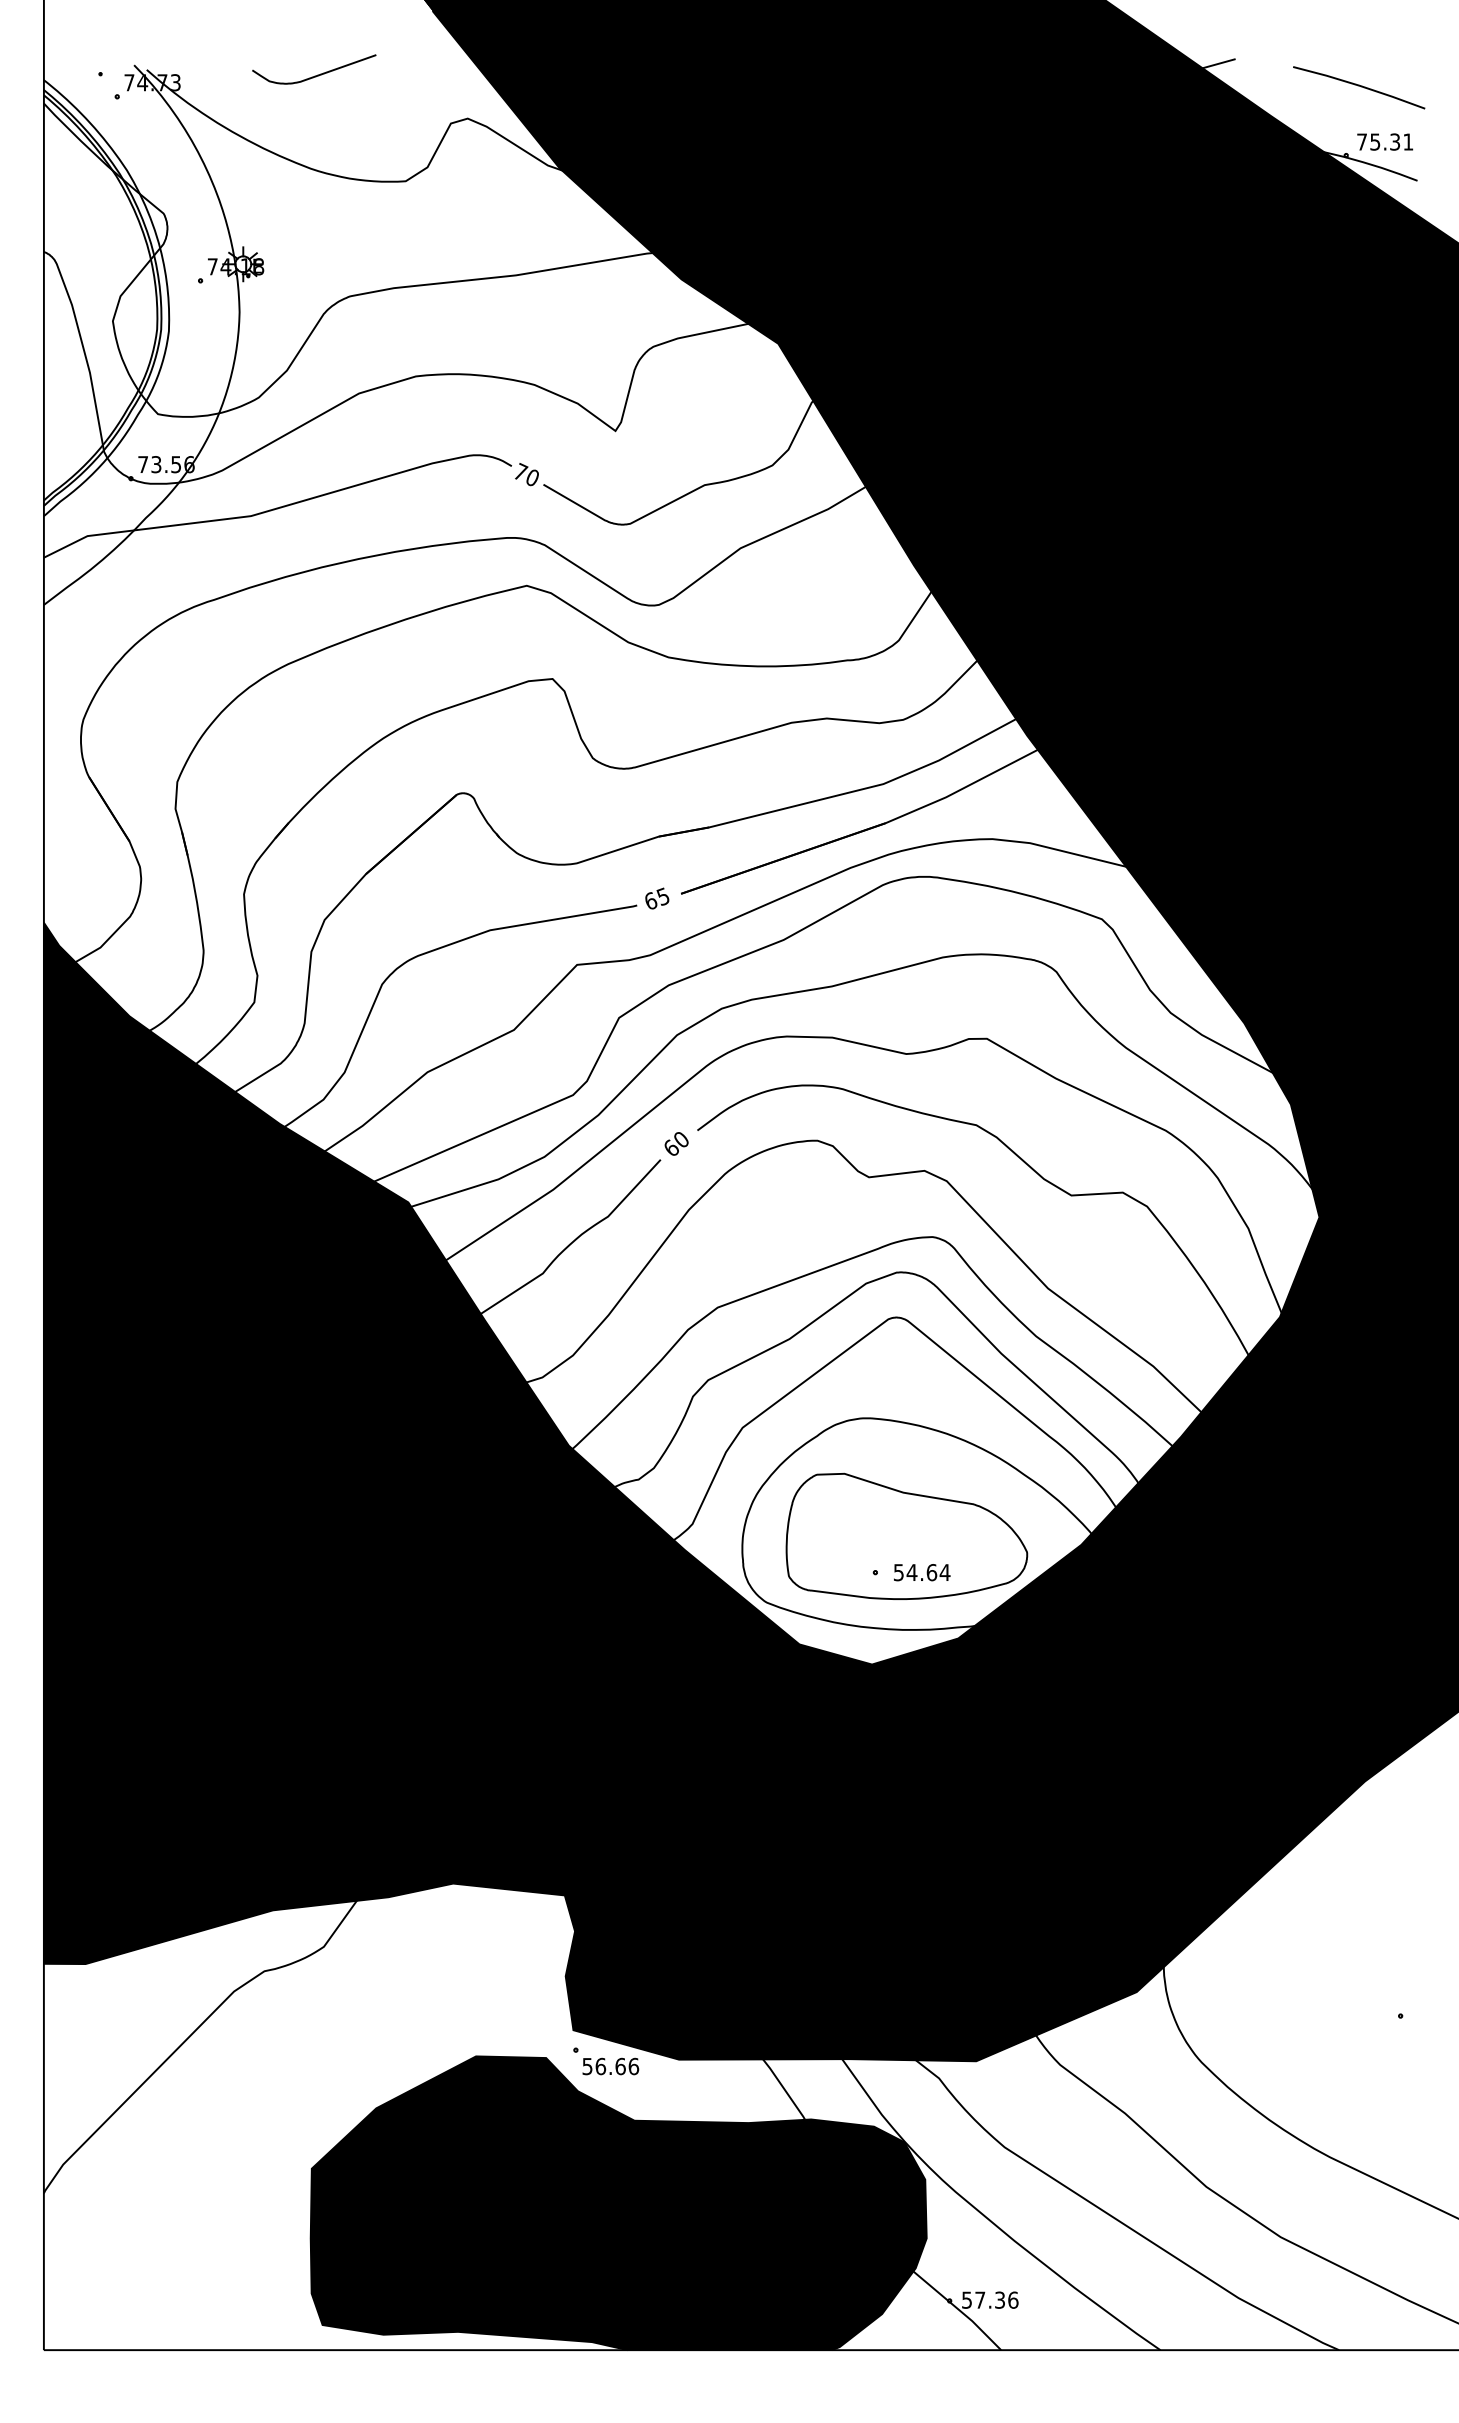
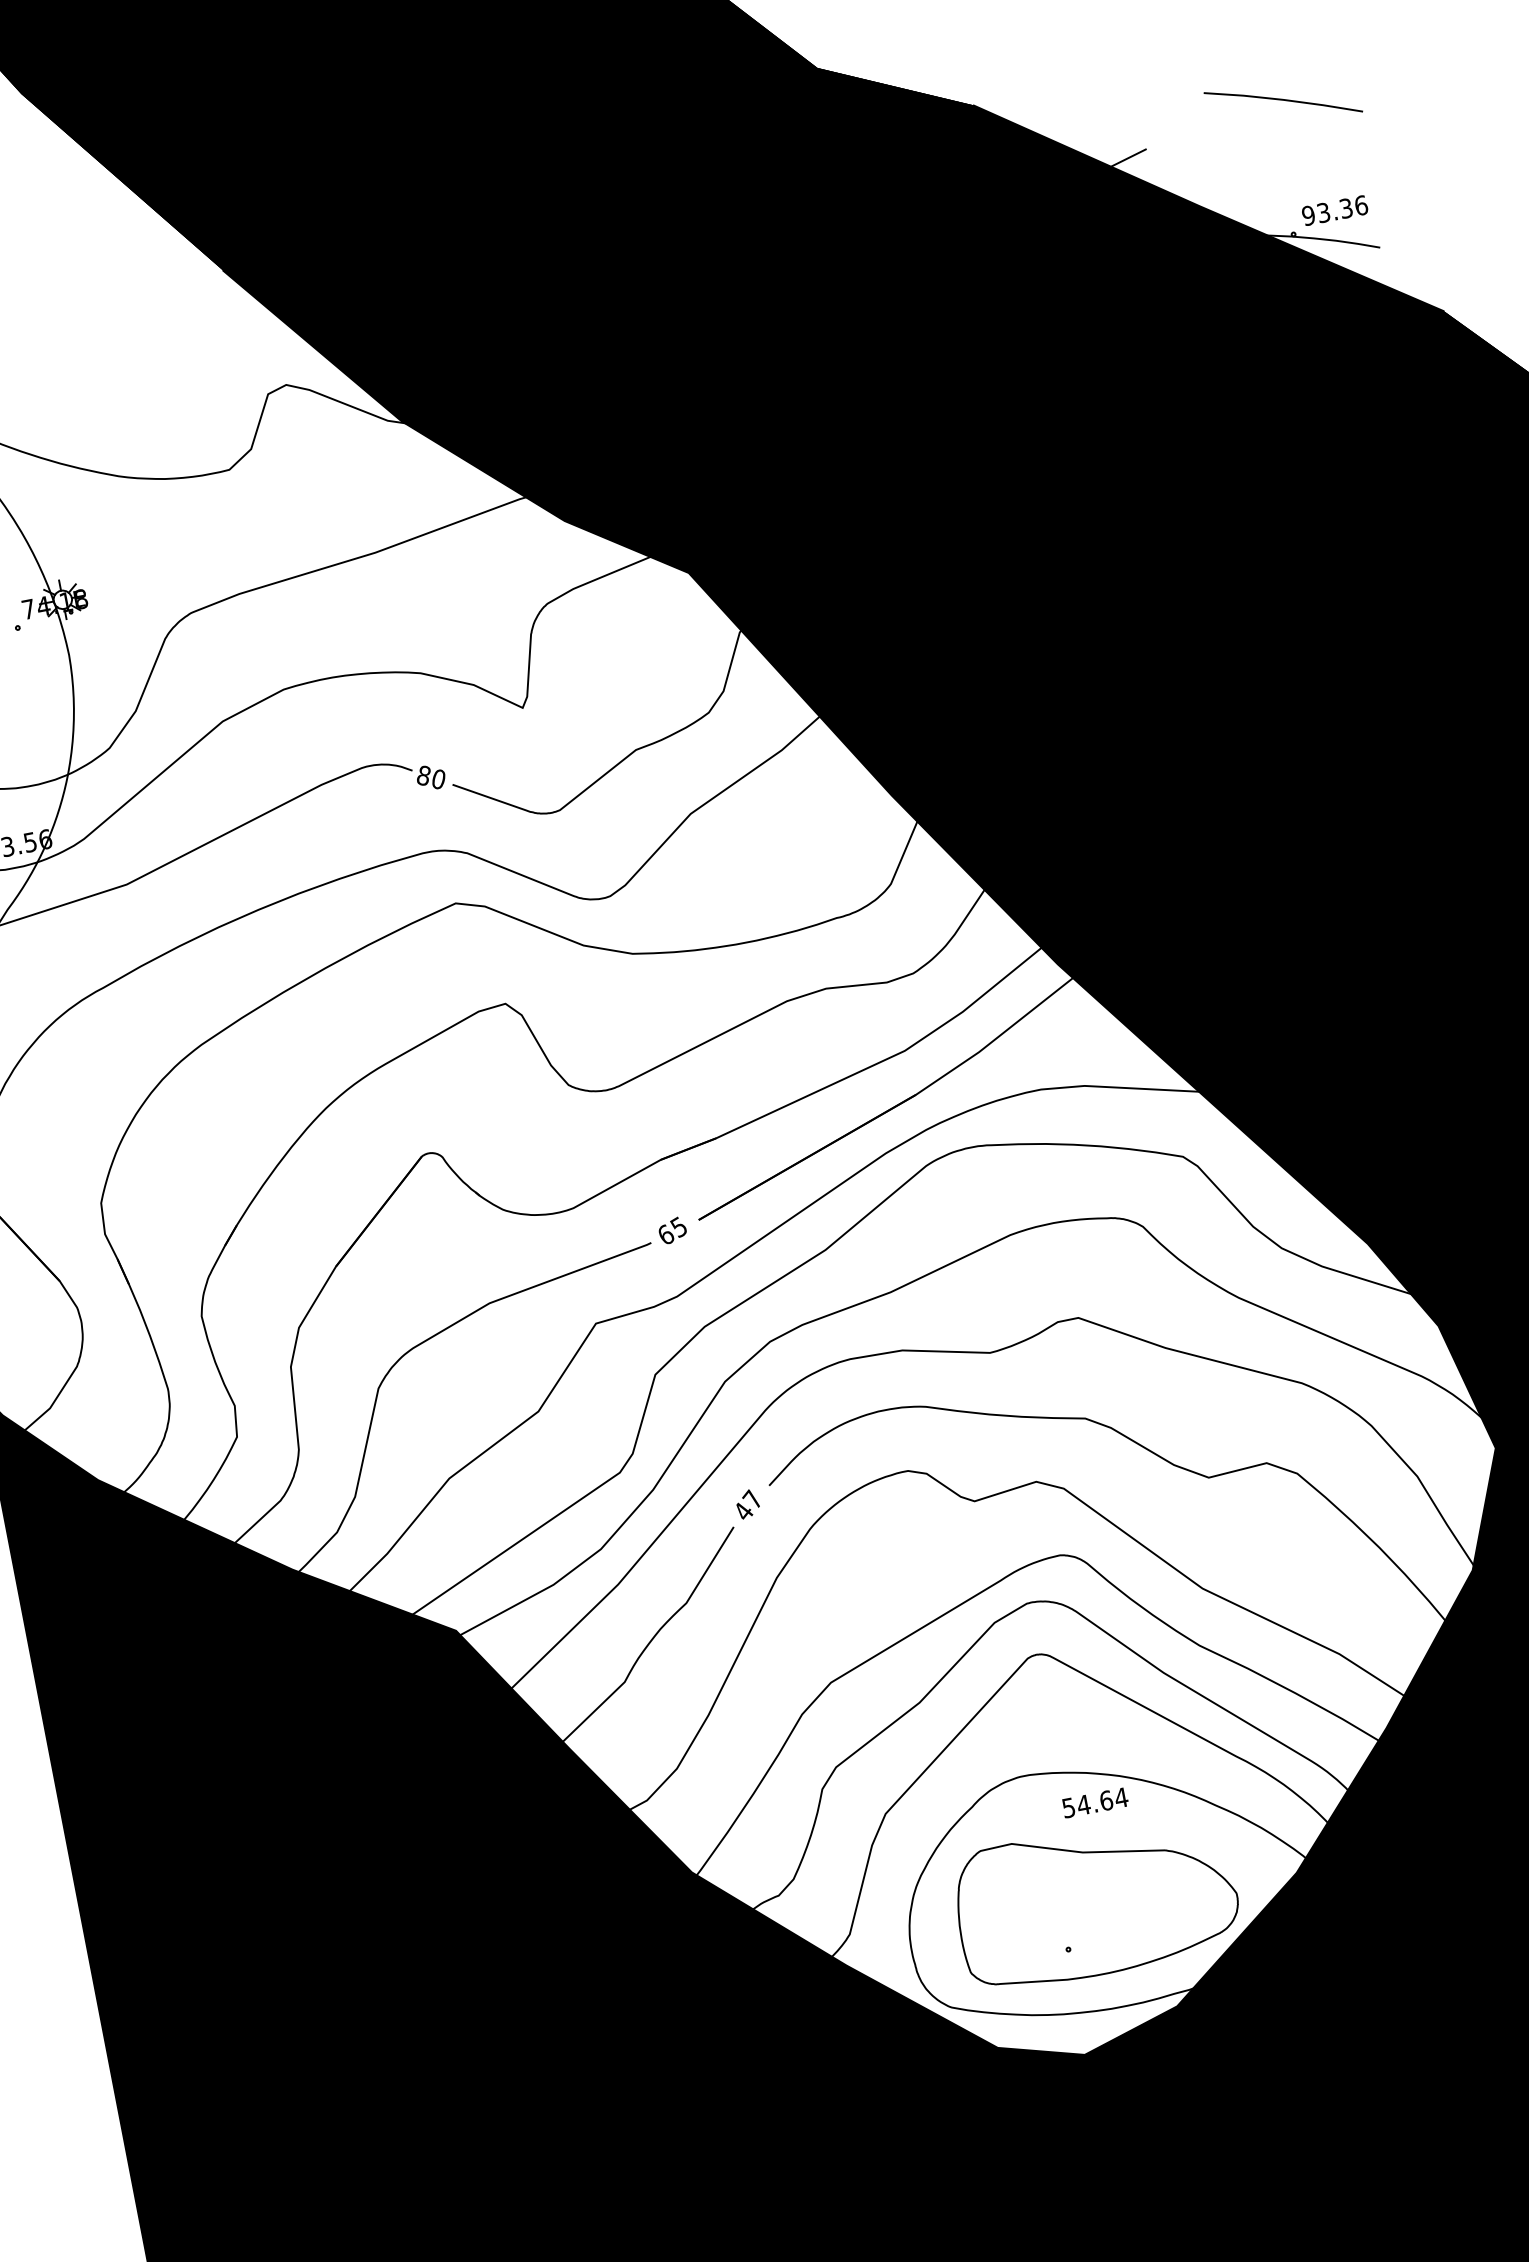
curve: (317, 74) -> (105, 367), removed
line: (1359, 86) -> (1283, 100), moved
text: (1384, 141) -> (1334, 210), 75.31 -> 93.36
text: (521, 471) -> (424, 774), 70 -> 80
text: (676, 1142) -> (747, 1503), 60 -> 47
text: (922, 1572) -> (1095, 1802), moved

